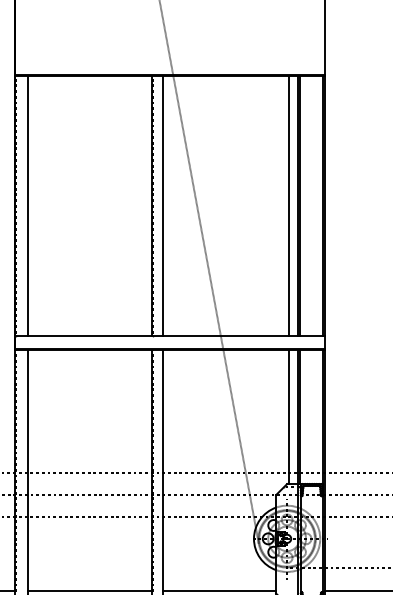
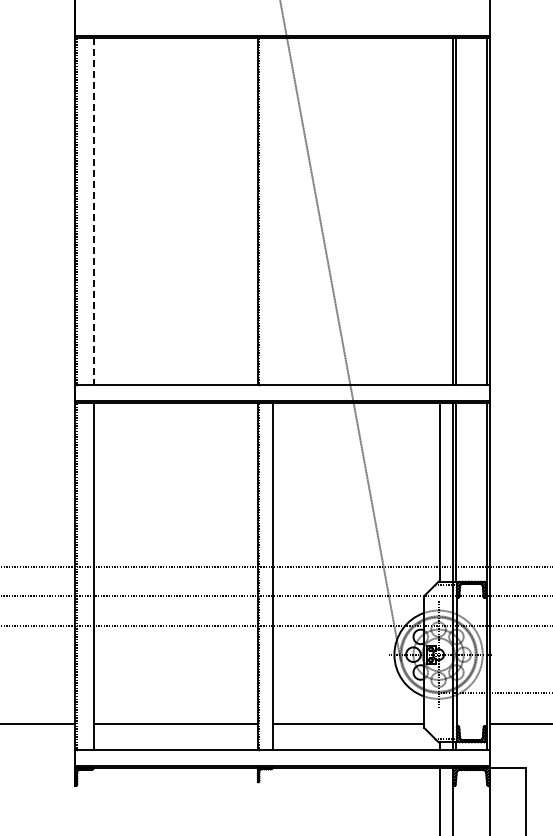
line: (162, 205) -> (272, 210), removed
line: (288, 205) -> (440, 210), removed
line: (28, 206) -> (93, 211), solid -> dashed

